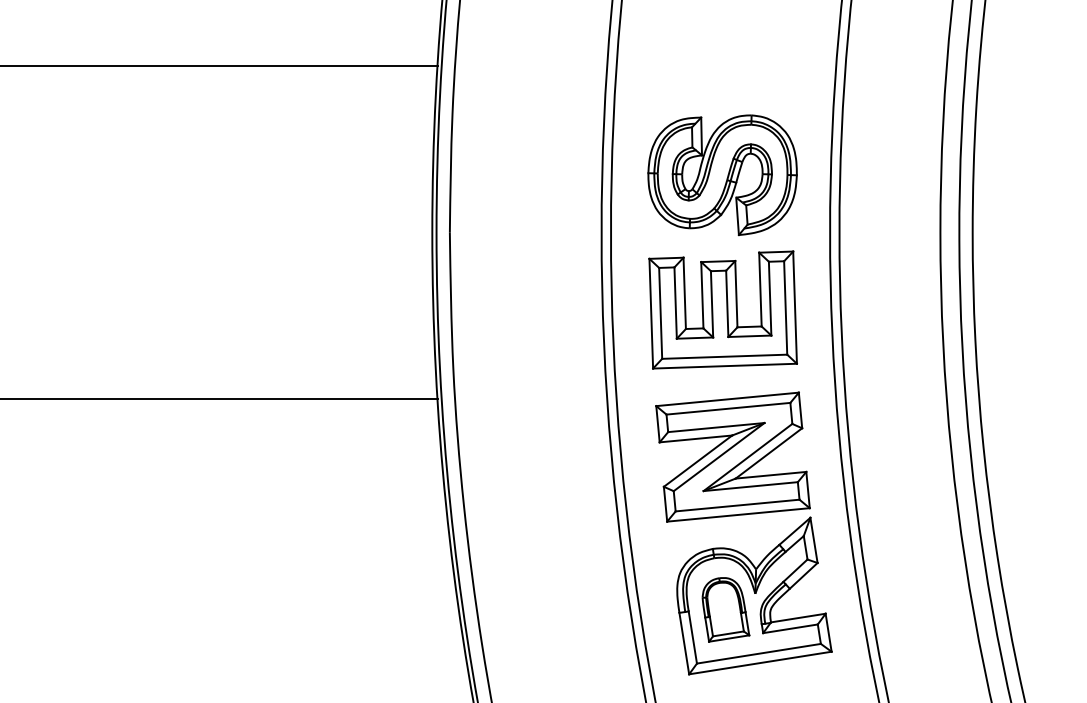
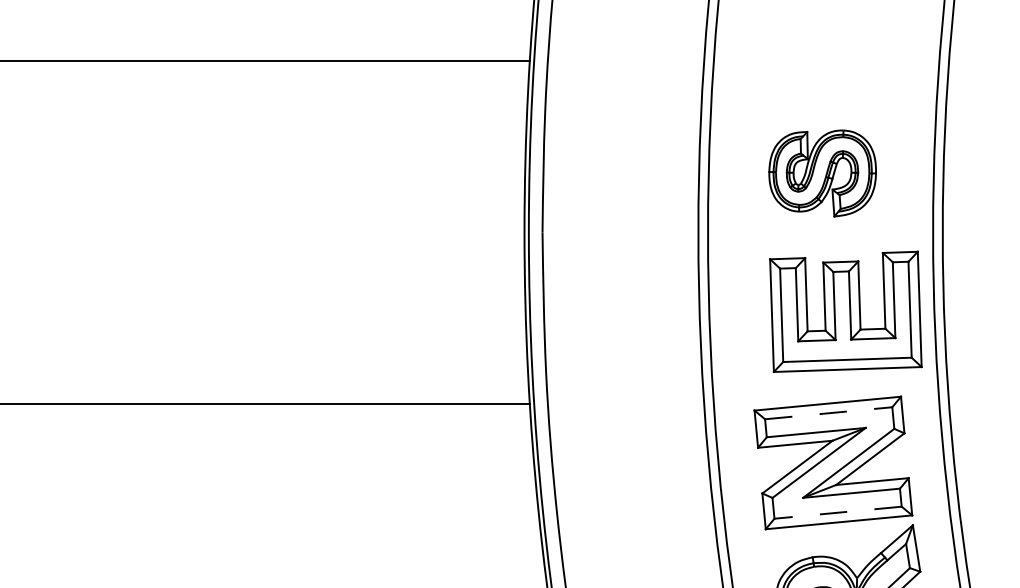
part: (722, 175) -> (822, 173), size x0.7
part: (722, 309) -> (845, 311), moved
line: (728, 408) -> (828, 413), solid -> dashed
line: (737, 505) -> (837, 512), solid -> dashed

